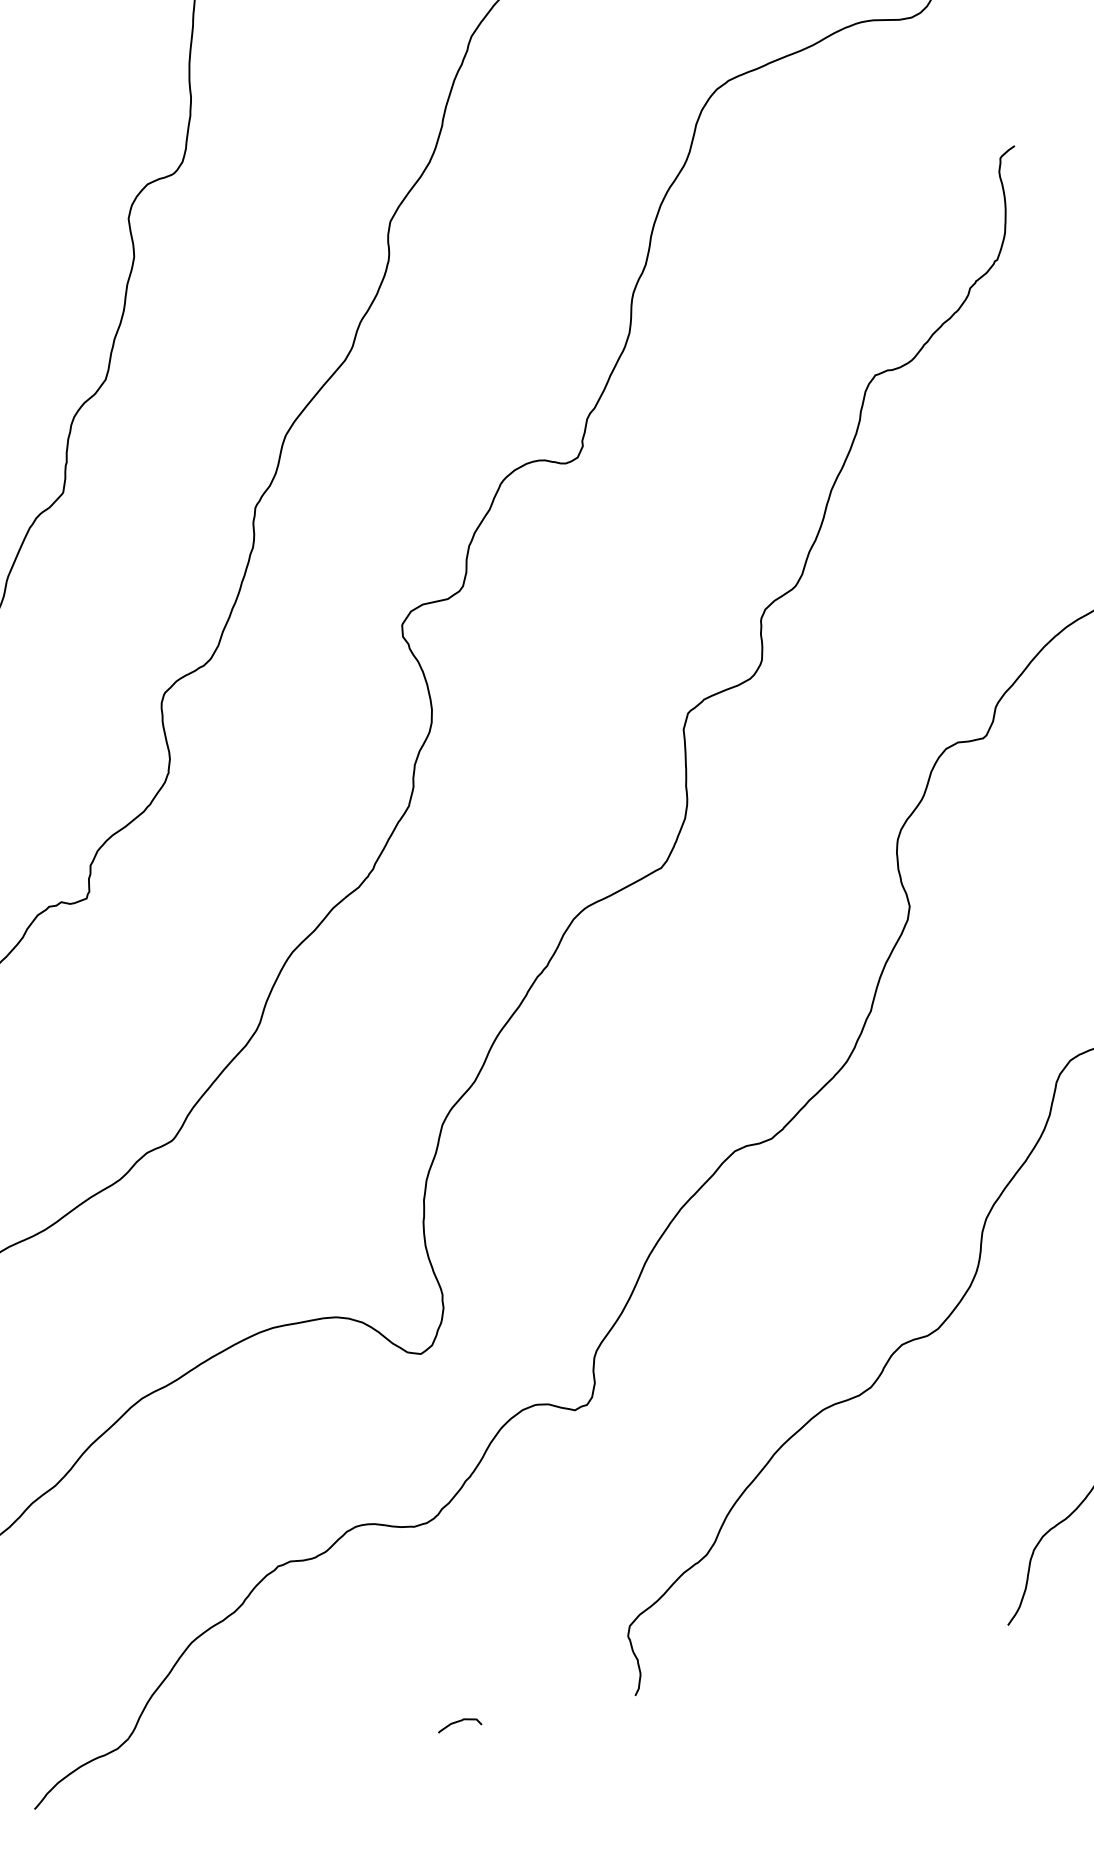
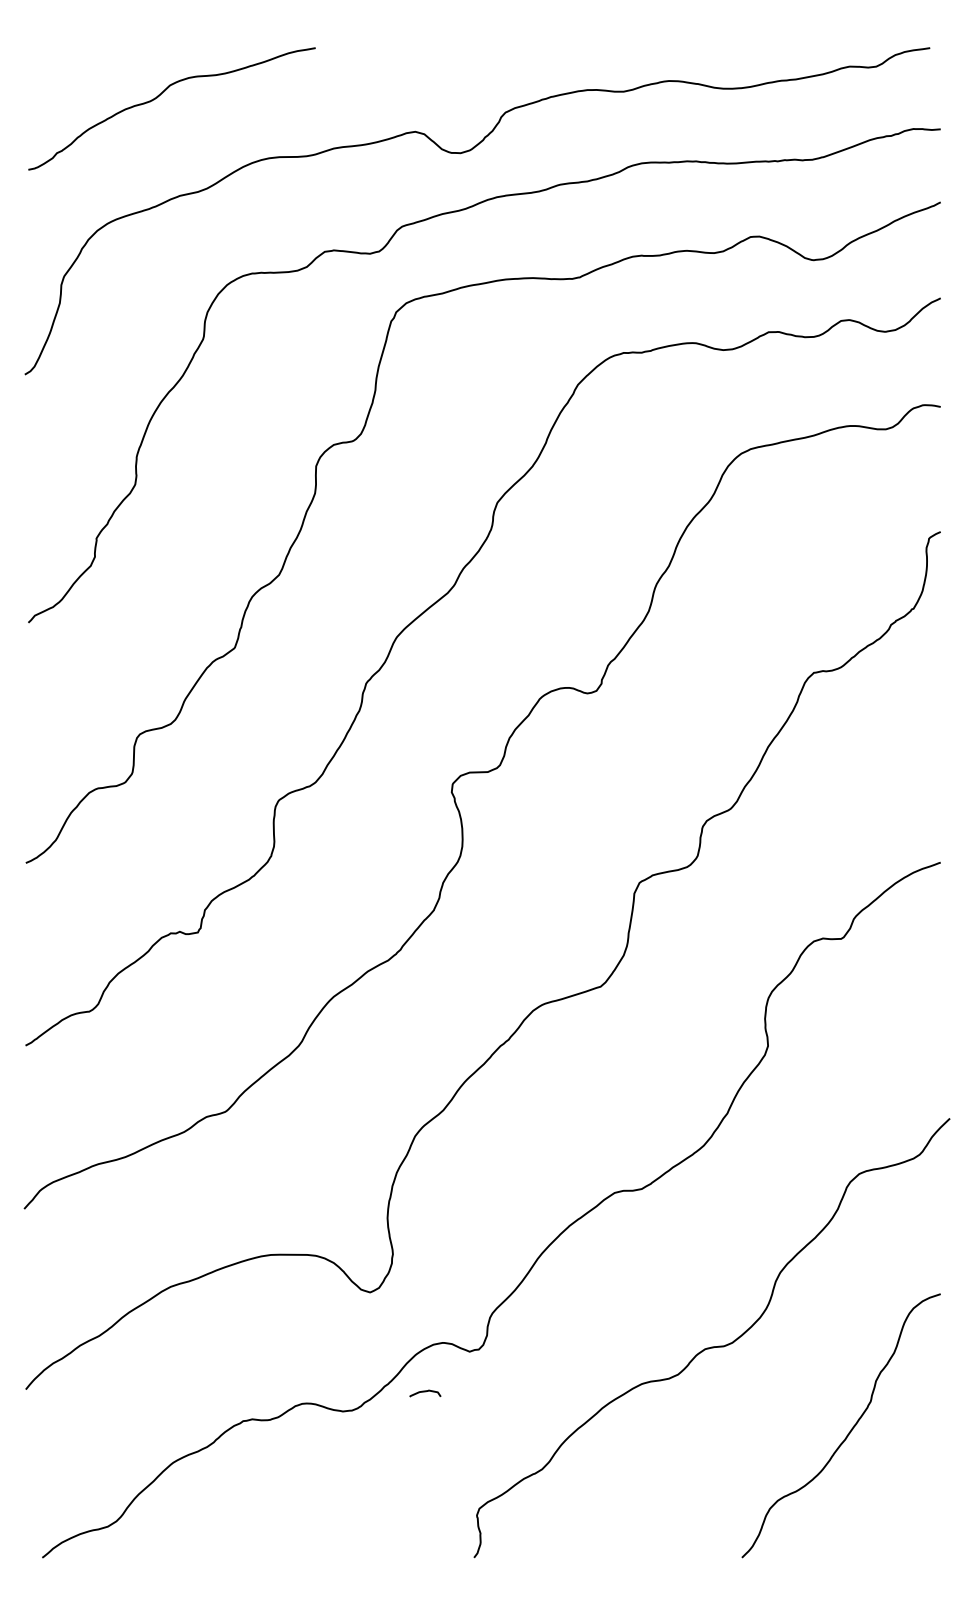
curve: (459, 1722) -> (425, 1392), moved

